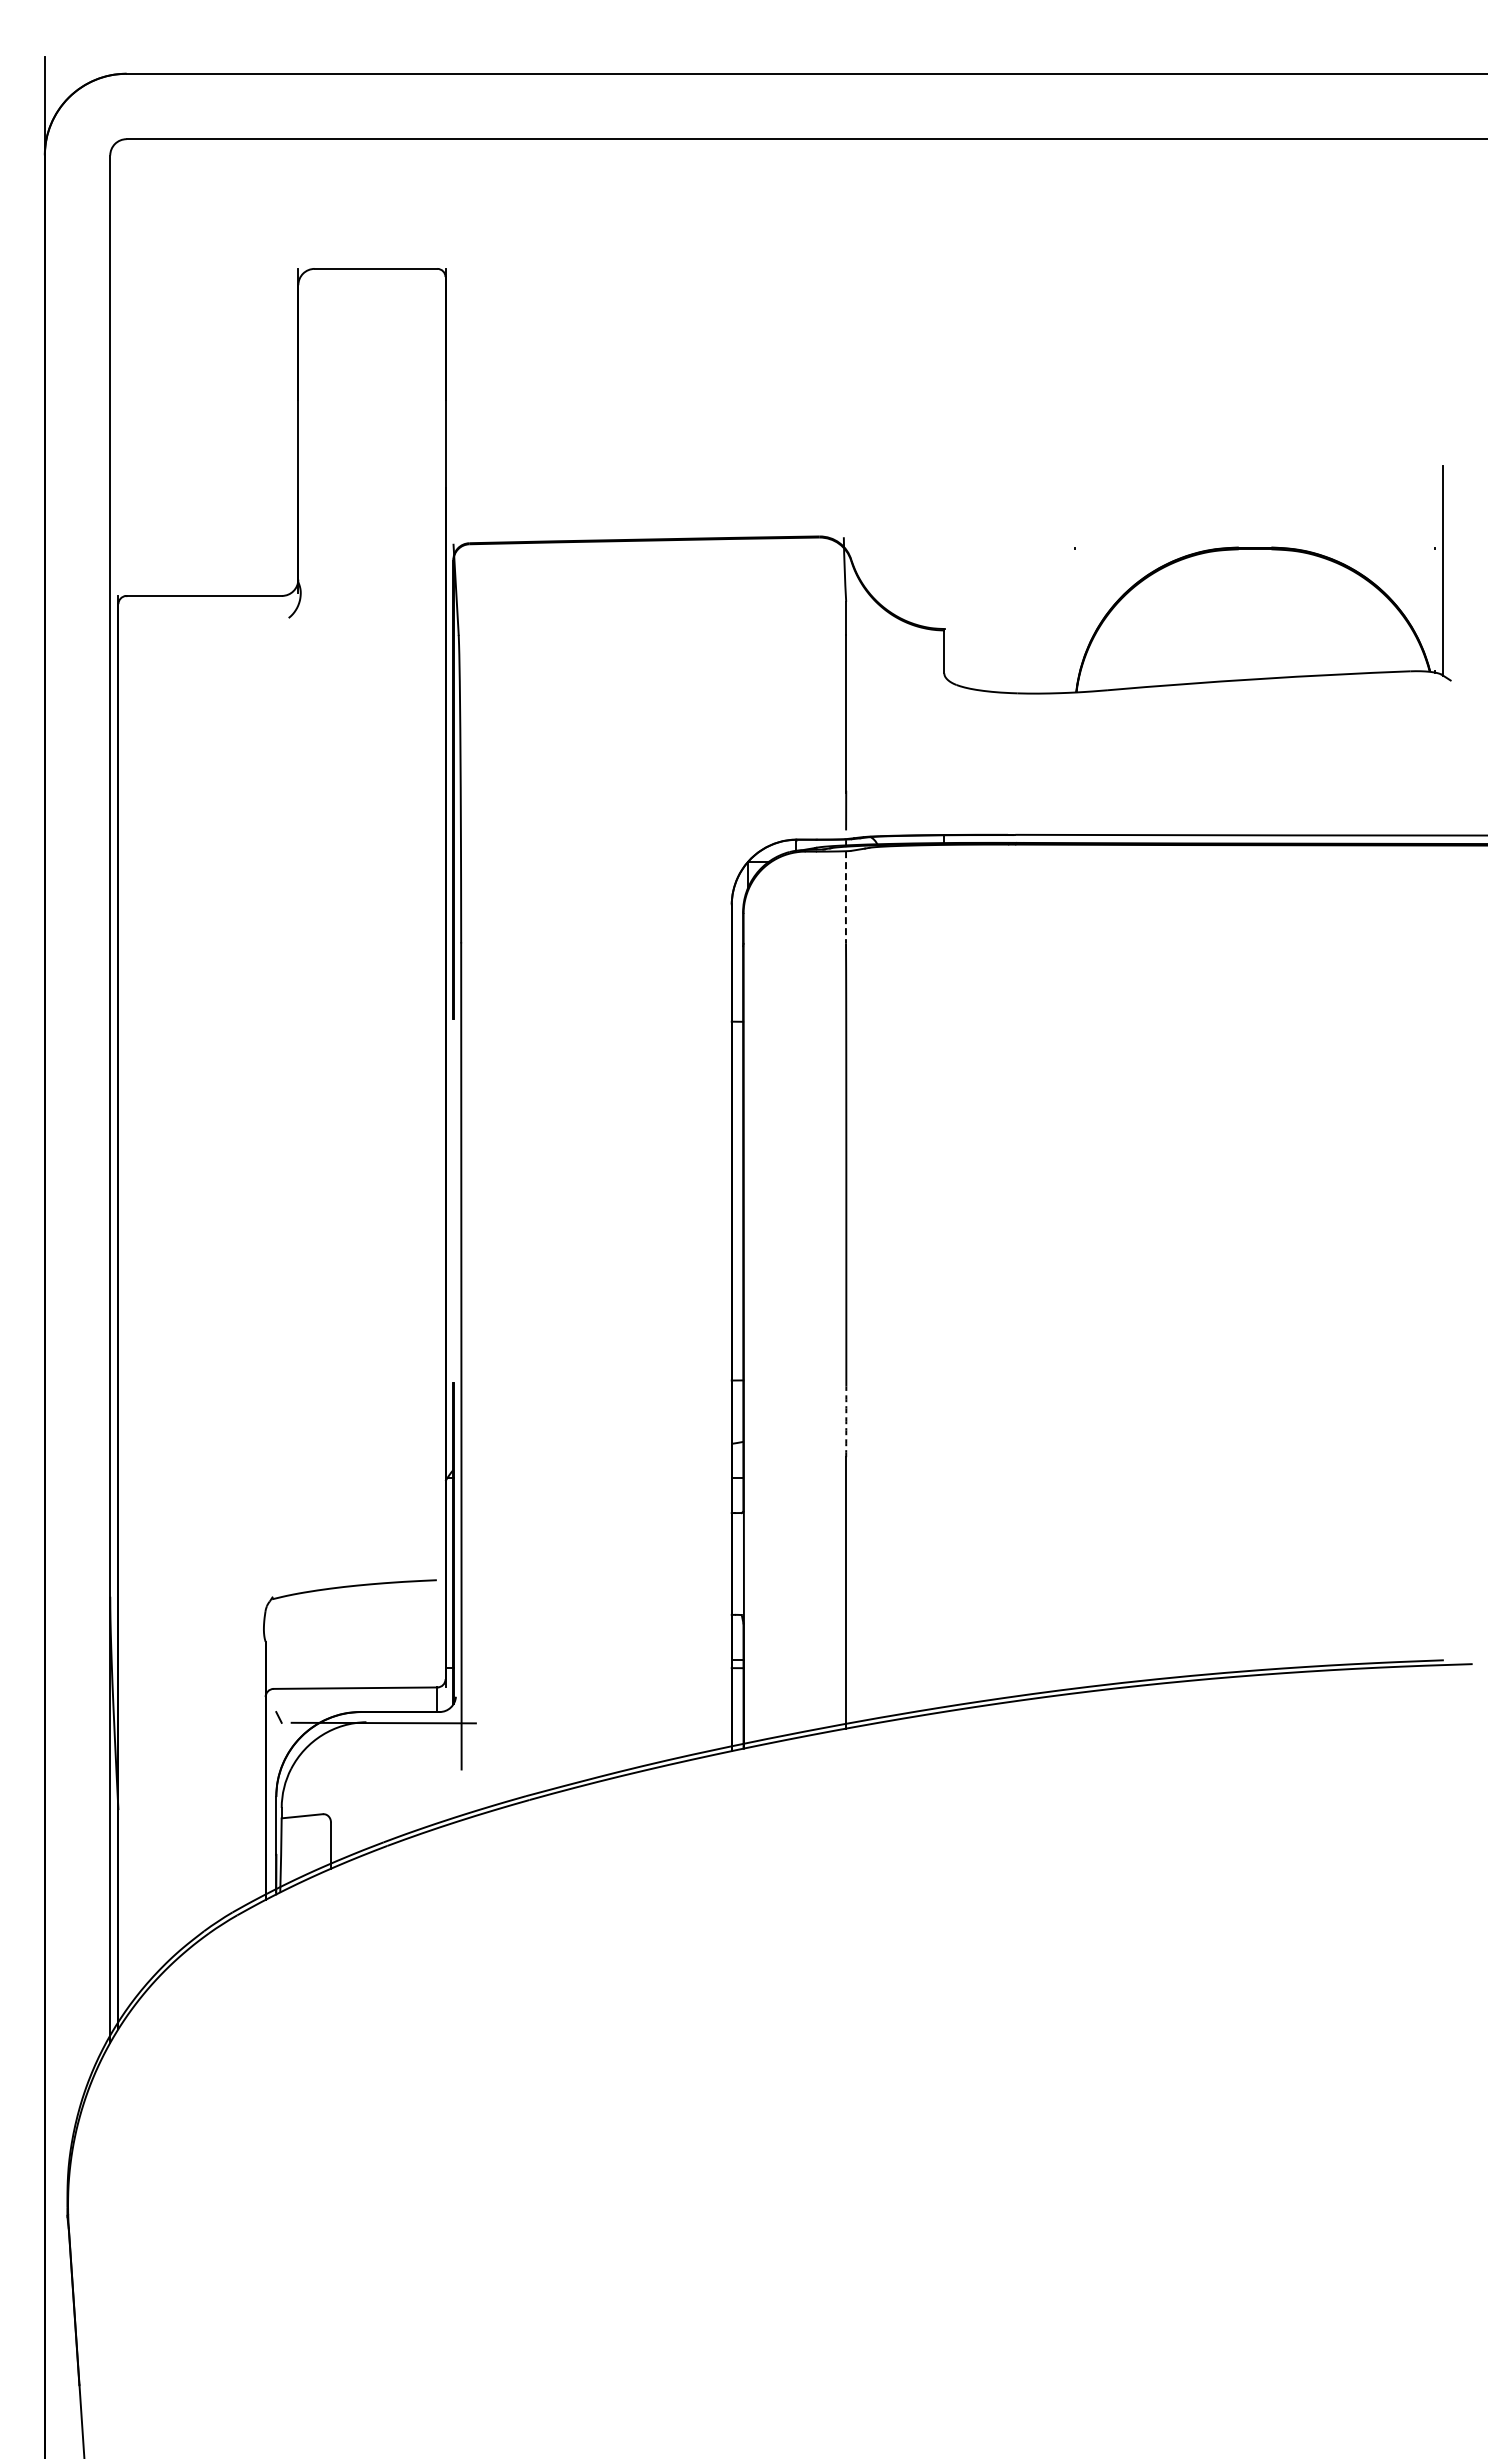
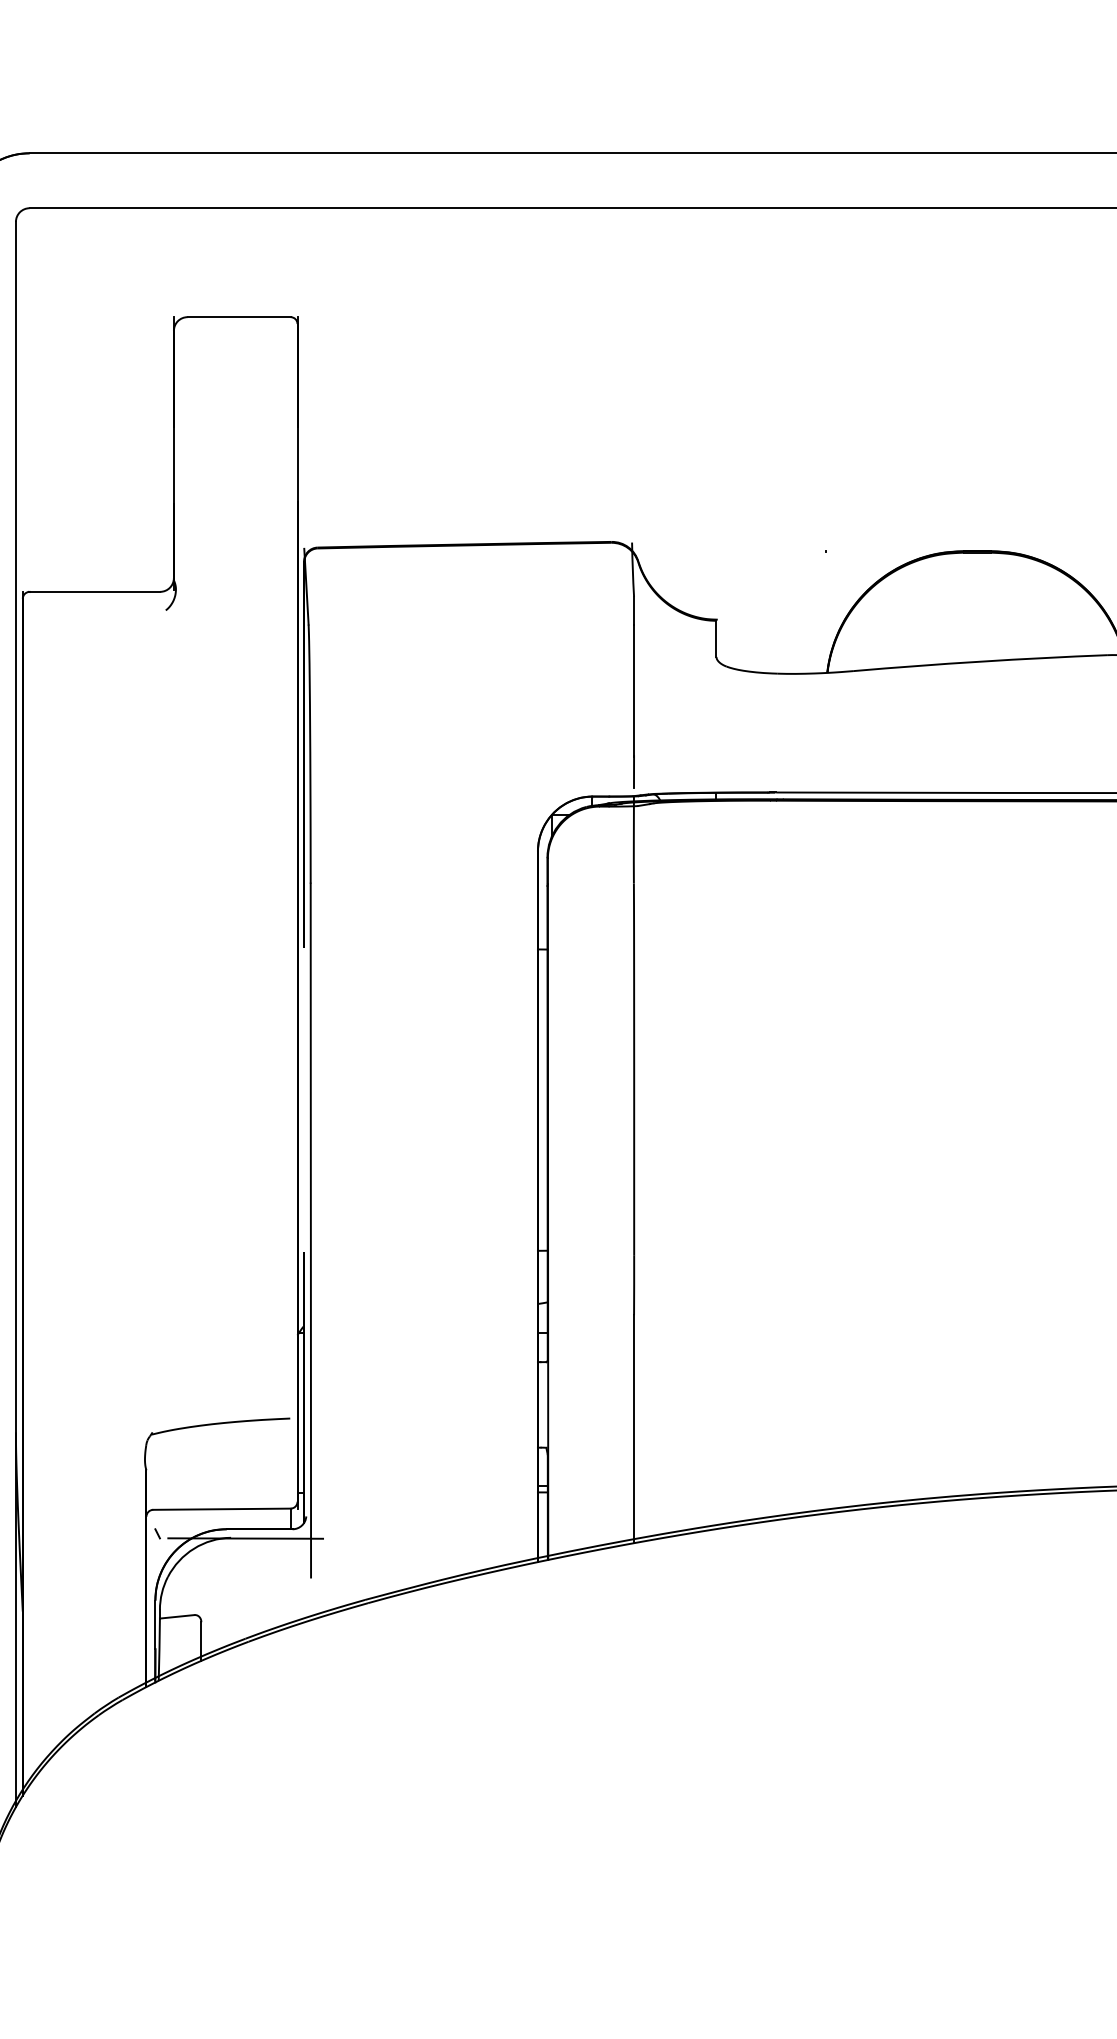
line: (845, 892) -> (633, 840), dashed -> solid
arc: (846, 1421) -> (634, 1285), dashed -> solid

